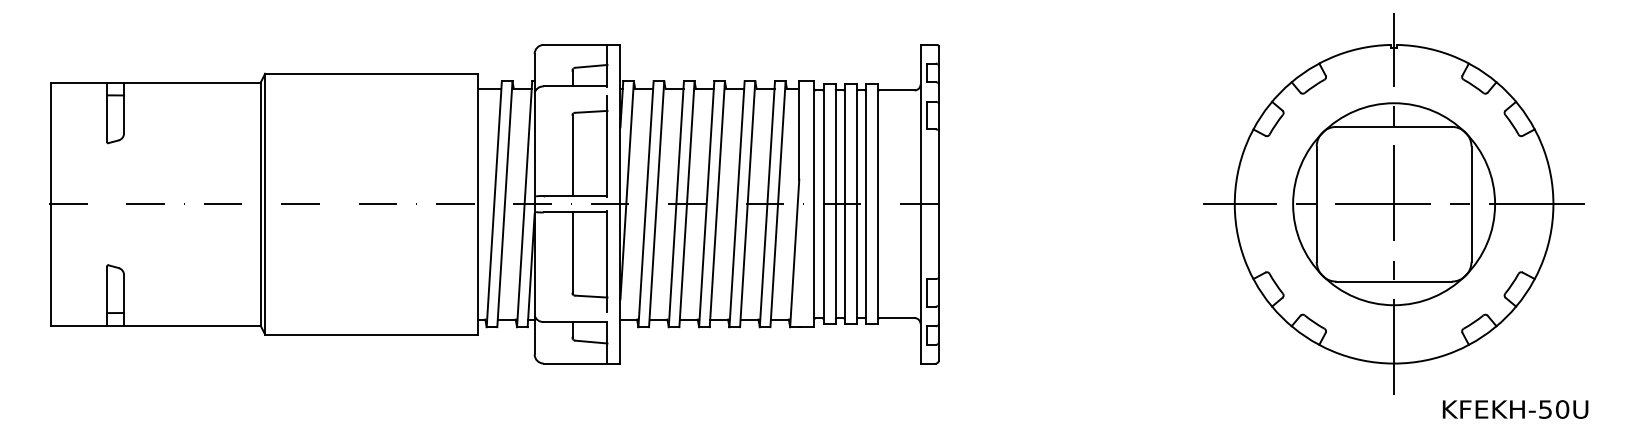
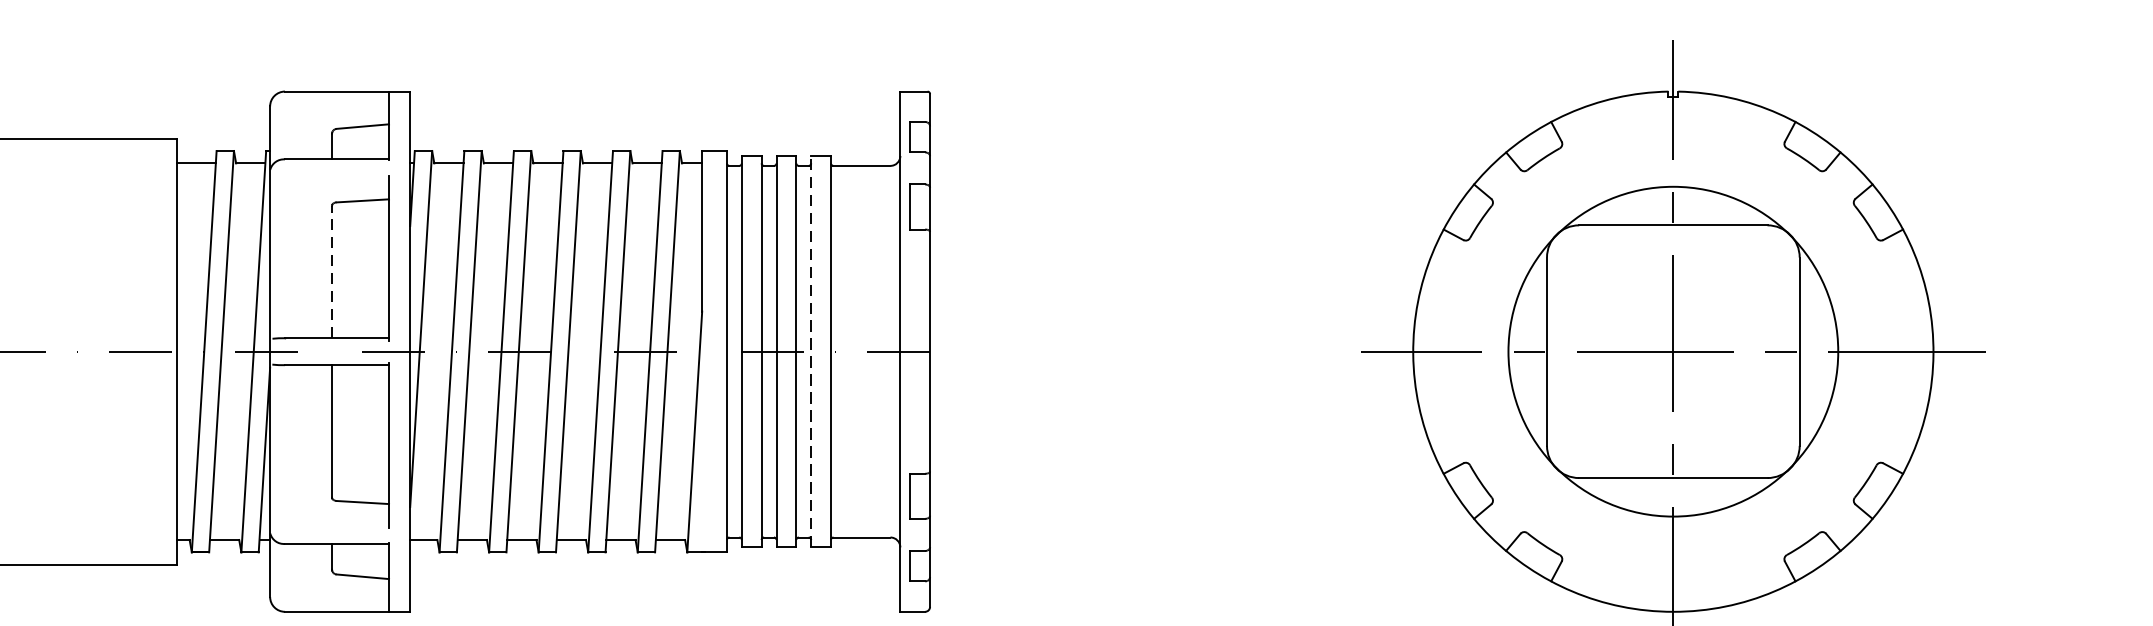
line: (572, 155) -> (331, 272), solid -> dashed
line: (866, 204) -> (811, 352), solid -> dashed

